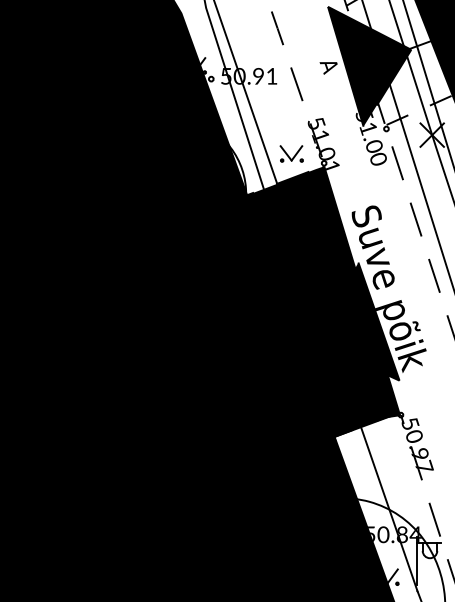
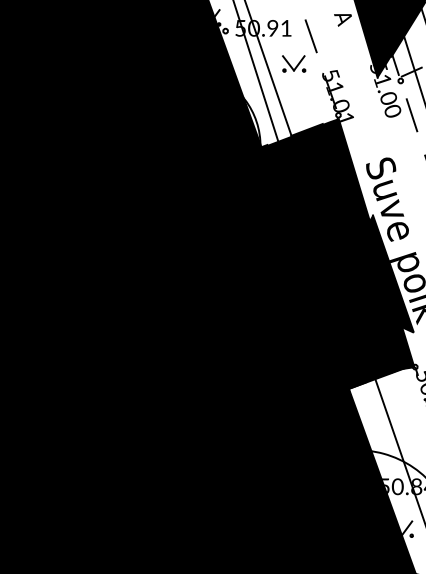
part: (291, 153) -> (293, 63), moved

